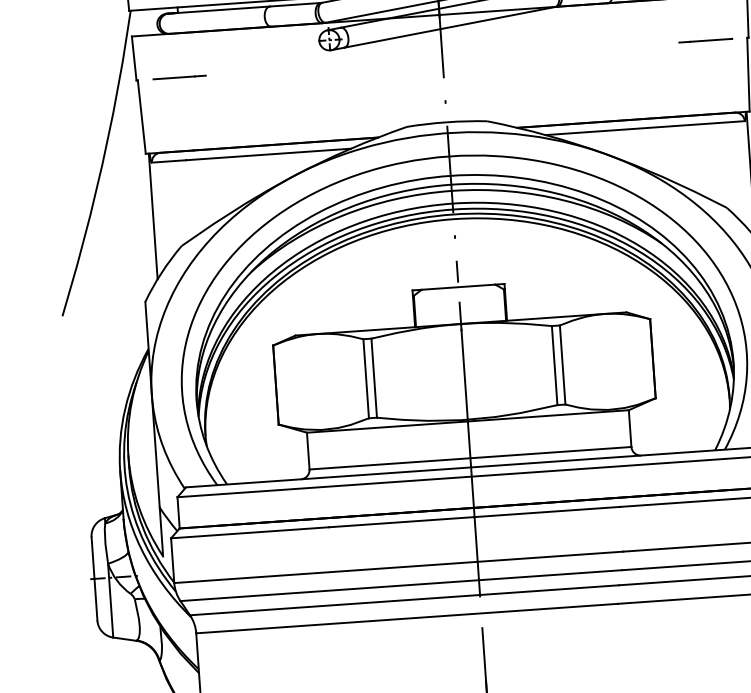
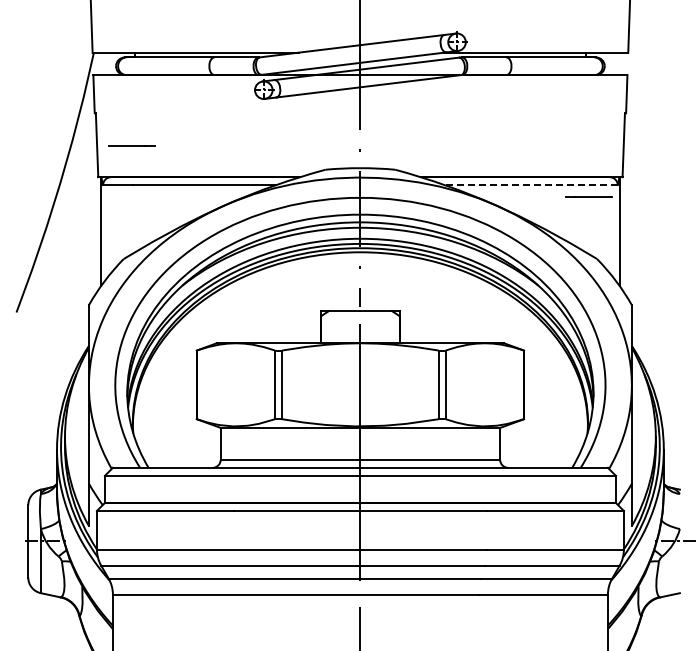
line: (705, 39) -> (588, 196), moved
line: (178, 76) -> (131, 145), moved
line: (644, 128) -> (530, 185), solid -> dashed

